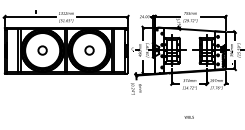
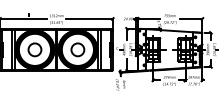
circle: (42, 50) -> (34, 49), size x1.67
circle: (89, 50) -> (77, 49), size x1.67

